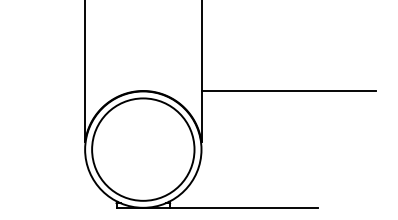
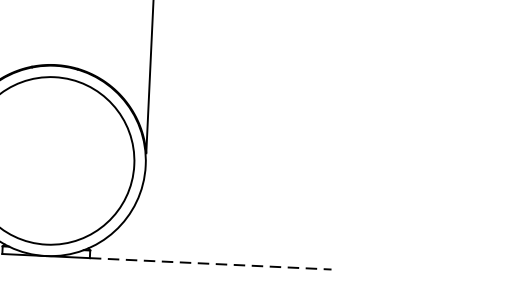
line: (288, 91) -> (292, 77), removed
line: (243, 207) -> (209, 263), solid -> dashed

